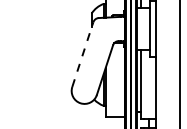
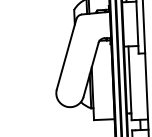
line: (83, 54) -> (67, 54), dashed -> solid

